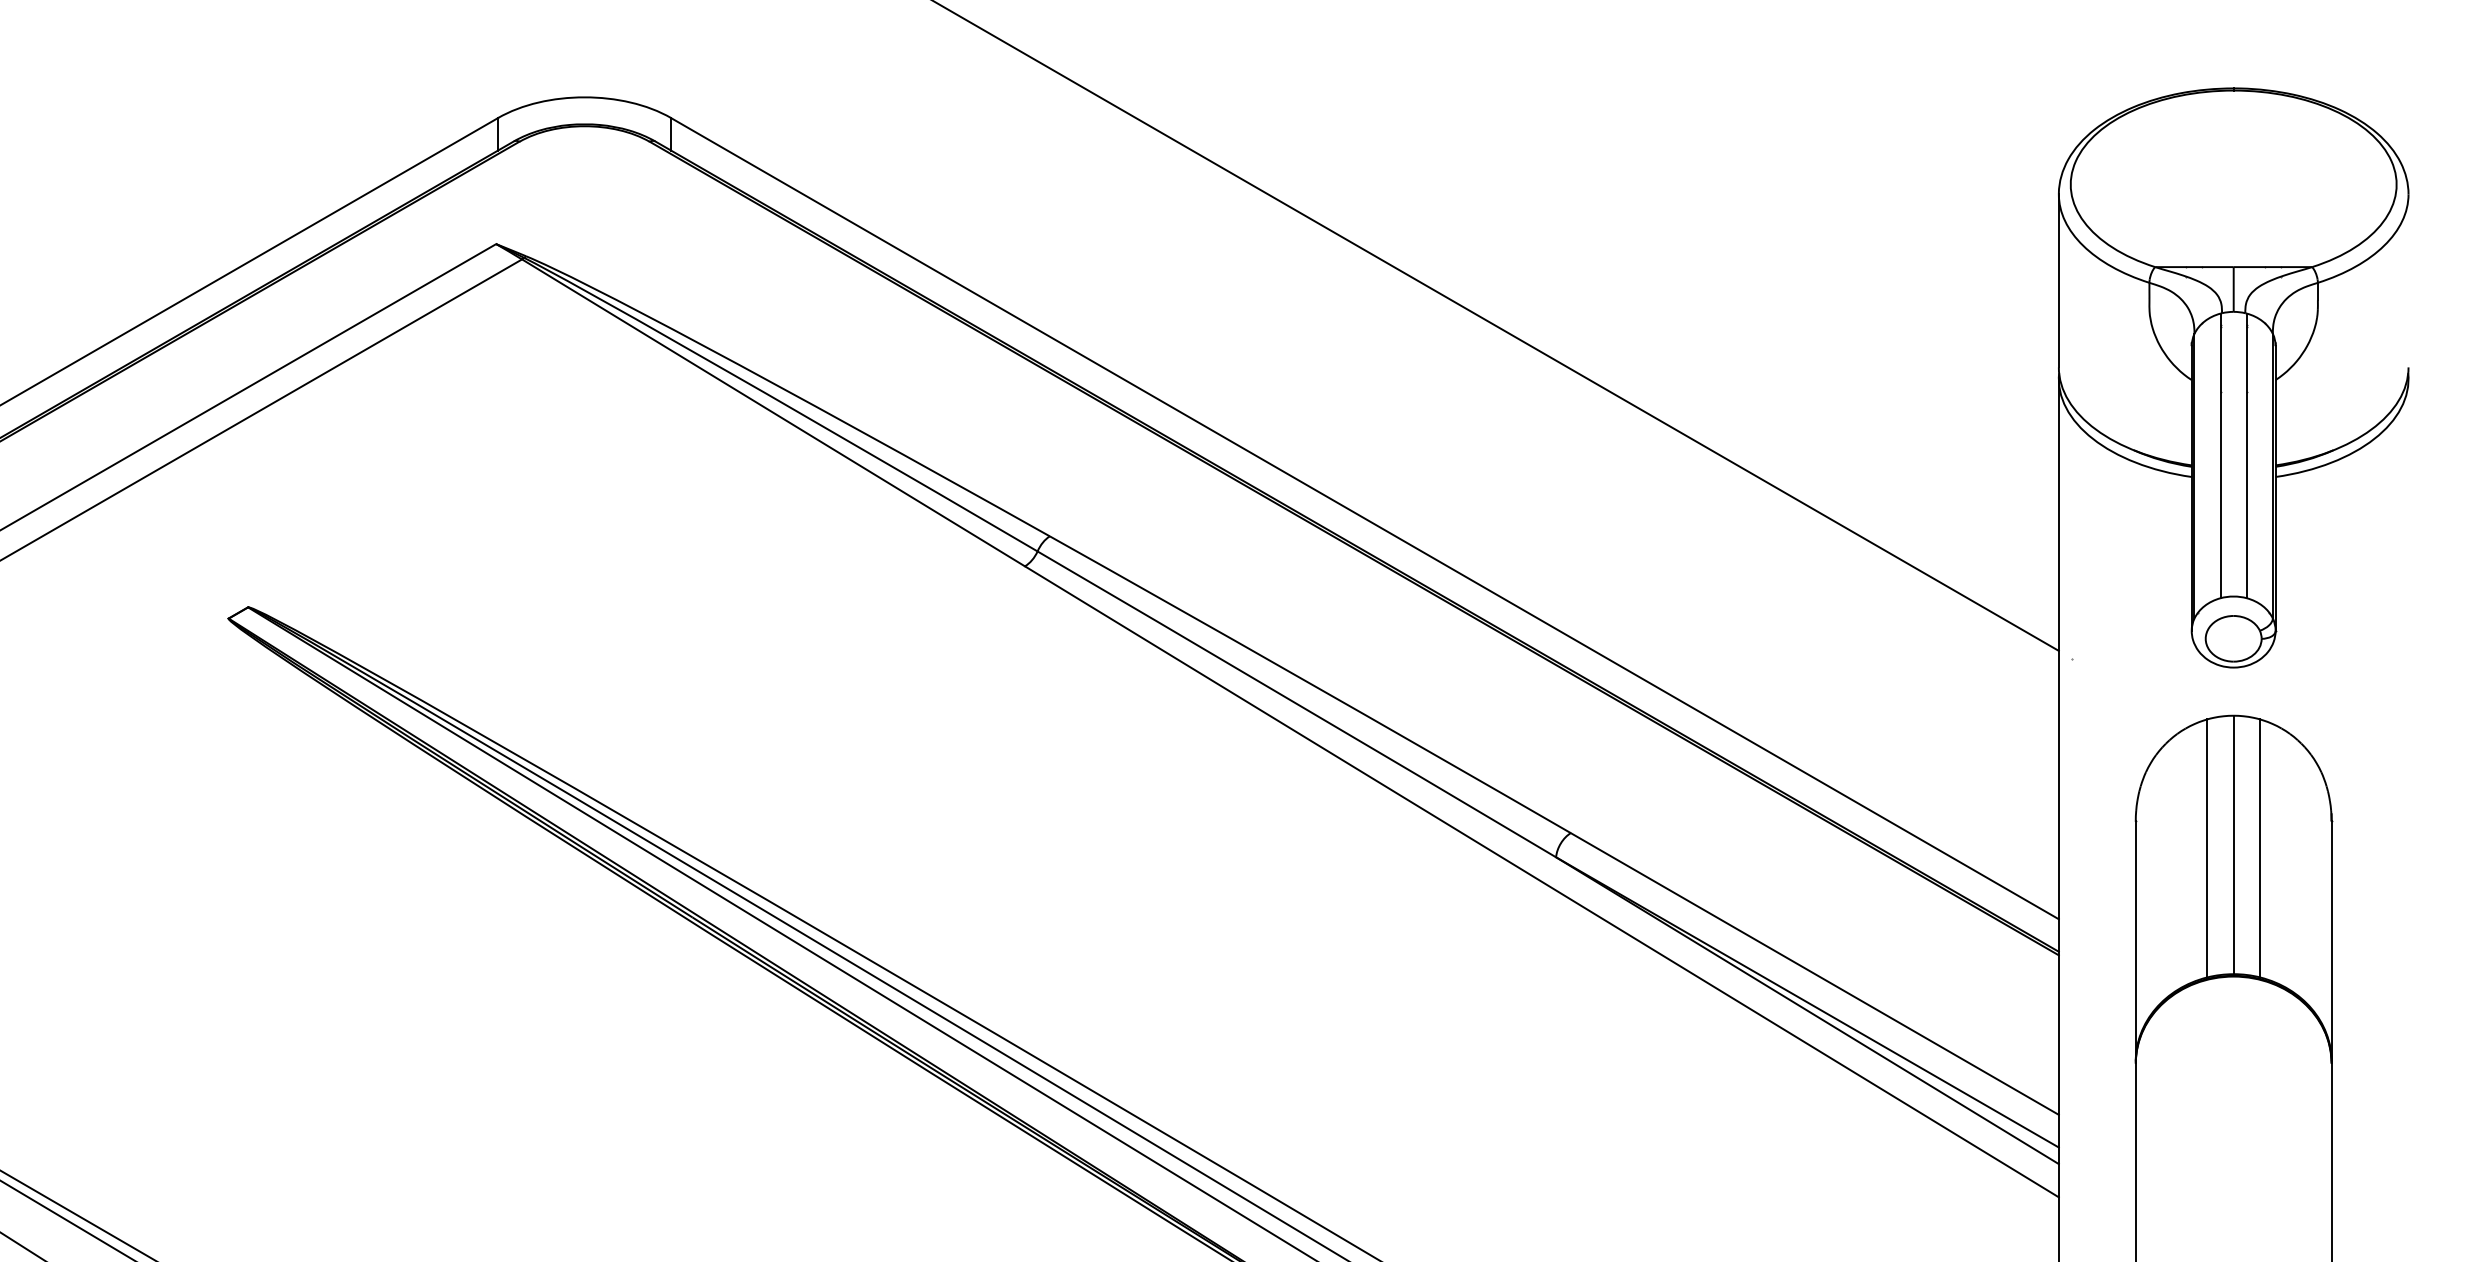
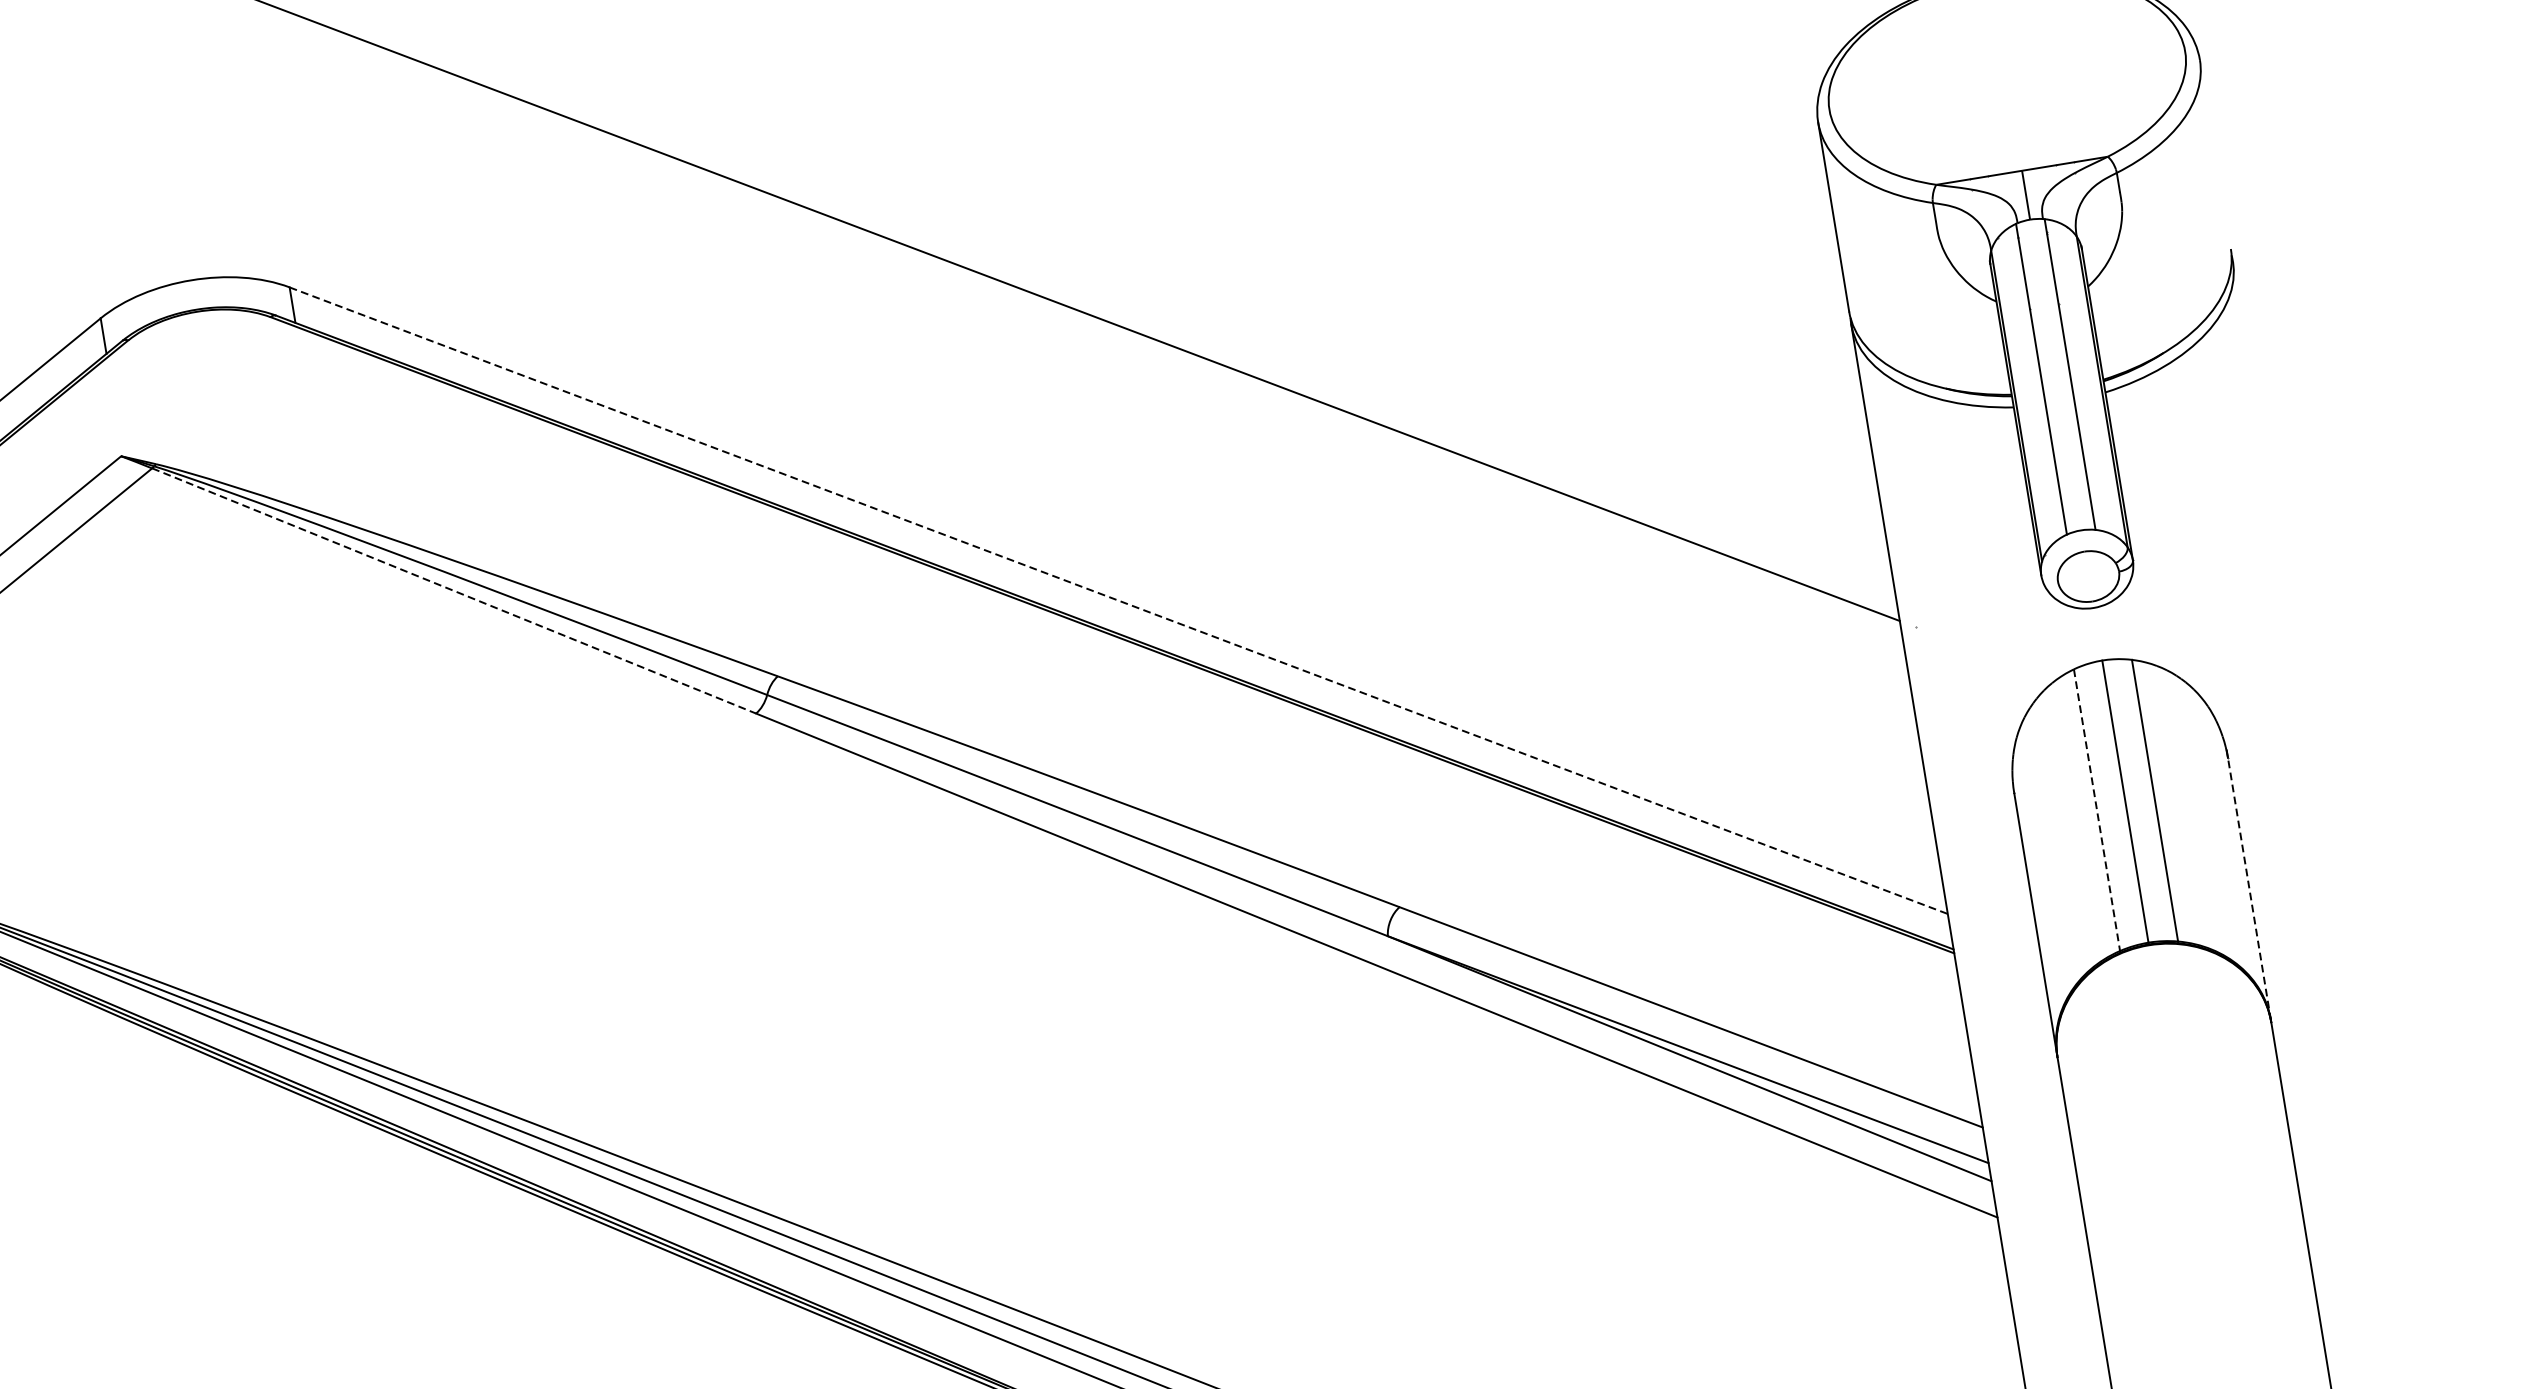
line: (773, 412) -> (454, 590), solid -> dashed
line: (1365, 518) -> (1119, 600), solid -> dashed
line: (2207, 848) -> (2097, 810), solid -> dashed
line: (2331, 941) -> (2249, 889), solid -> dashed

